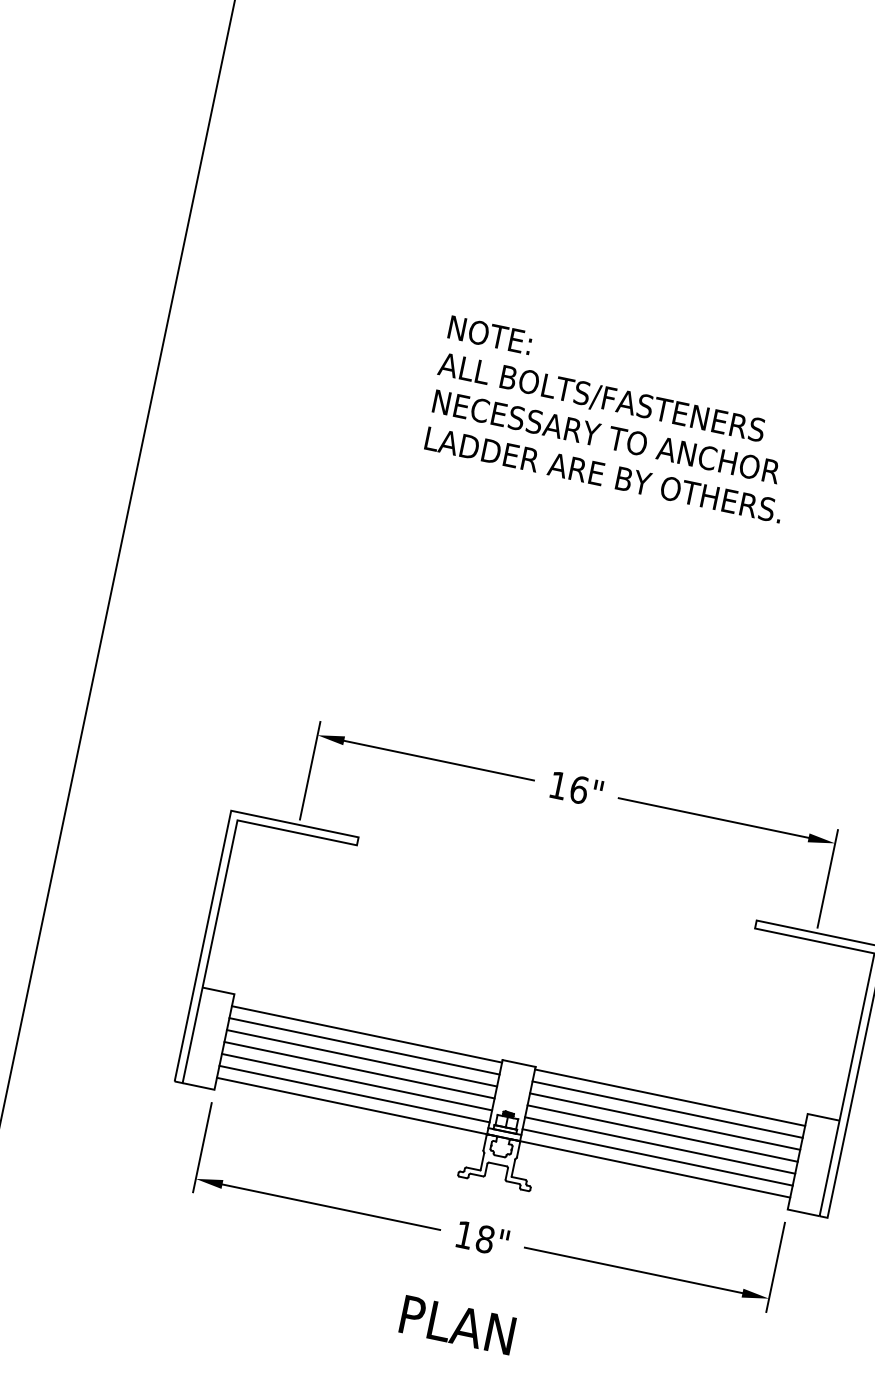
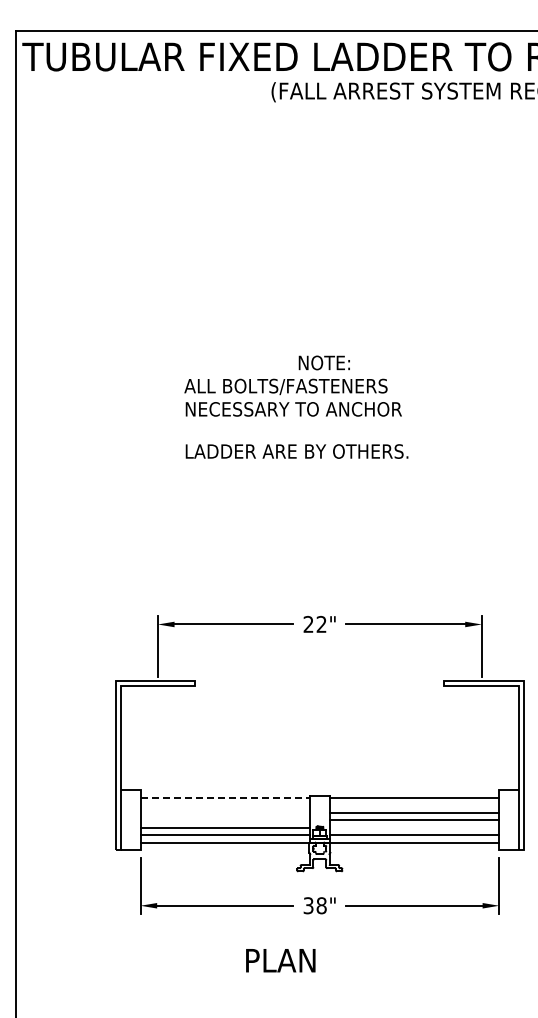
text: (489, 334) -> (323, 362), moved
text: (603, 474) -> (296, 451), moved
text: (568, 785) -> (314, 623), 16" -> 22"
line: (367, 1034) -> (225, 797), solid -> dashed
line: (363, 1046) -> (224, 805), removed
line: (361, 1057) -> (224, 812), removed
line: (358, 1070) -> (224, 820), removed
line: (667, 1110) -> (414, 805), removed
line: (659, 1145) -> (414, 827), removed
text: (464, 1234) -> (308, 905), 18" -> 38"
text: (457, 1324) -> (280, 960), moved

